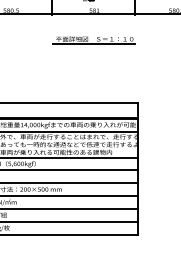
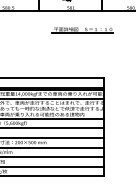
part: (93, 40) -> (82, 30), moved

